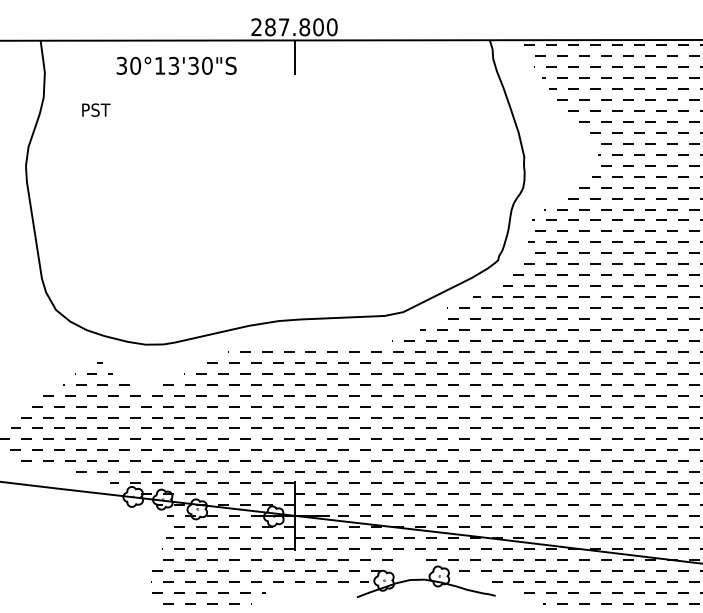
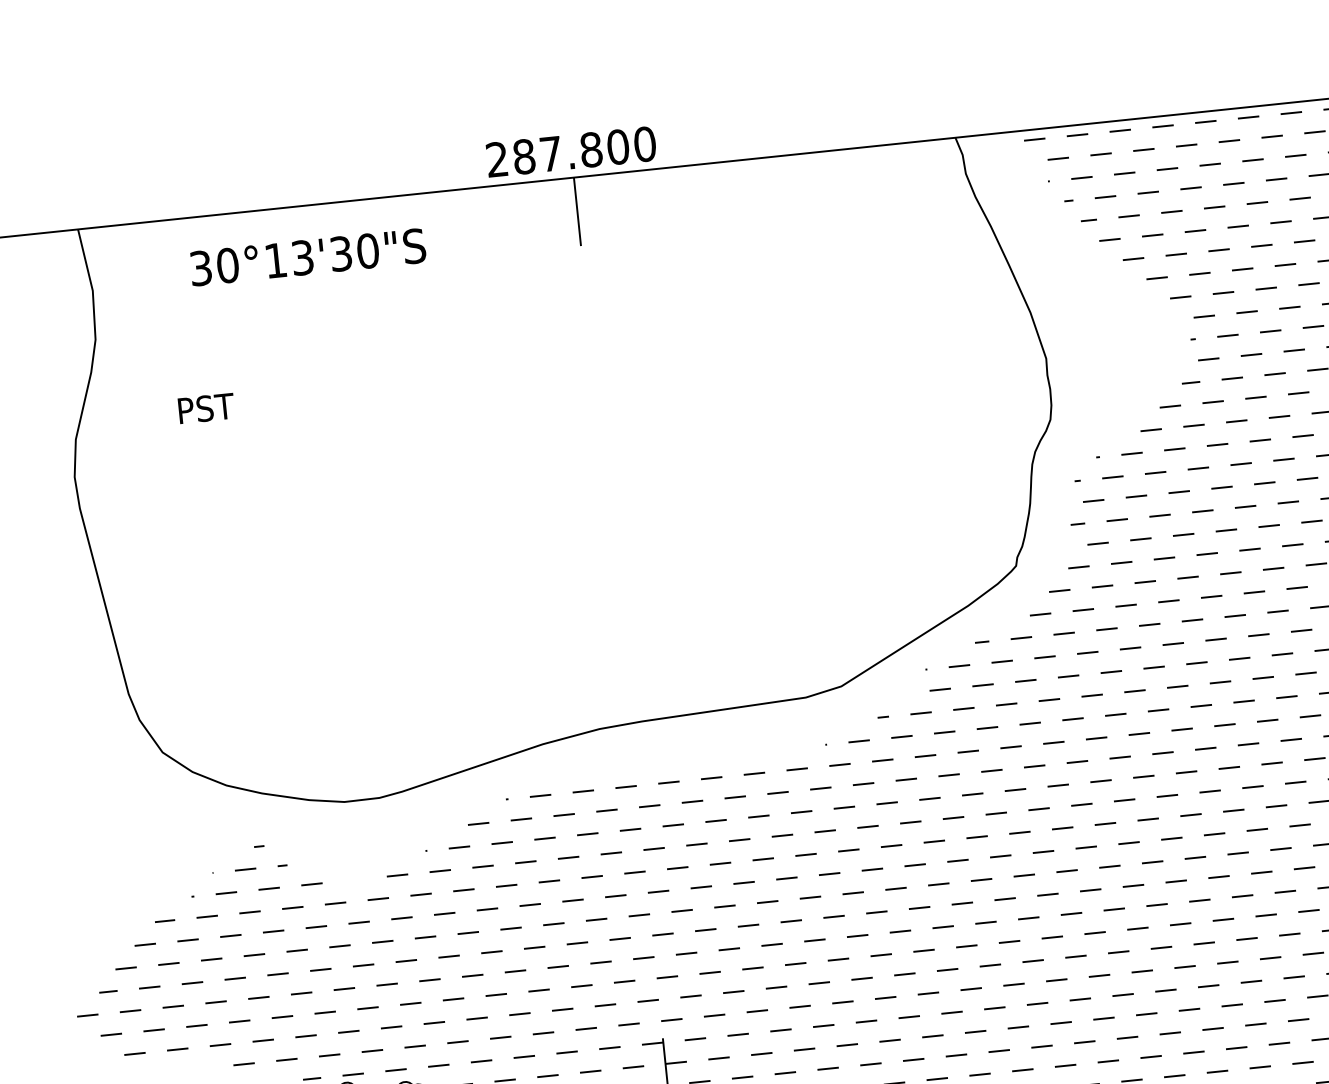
text: (176, 65) -> (307, 256), moved
text: (96, 109) -> (206, 407), moved

